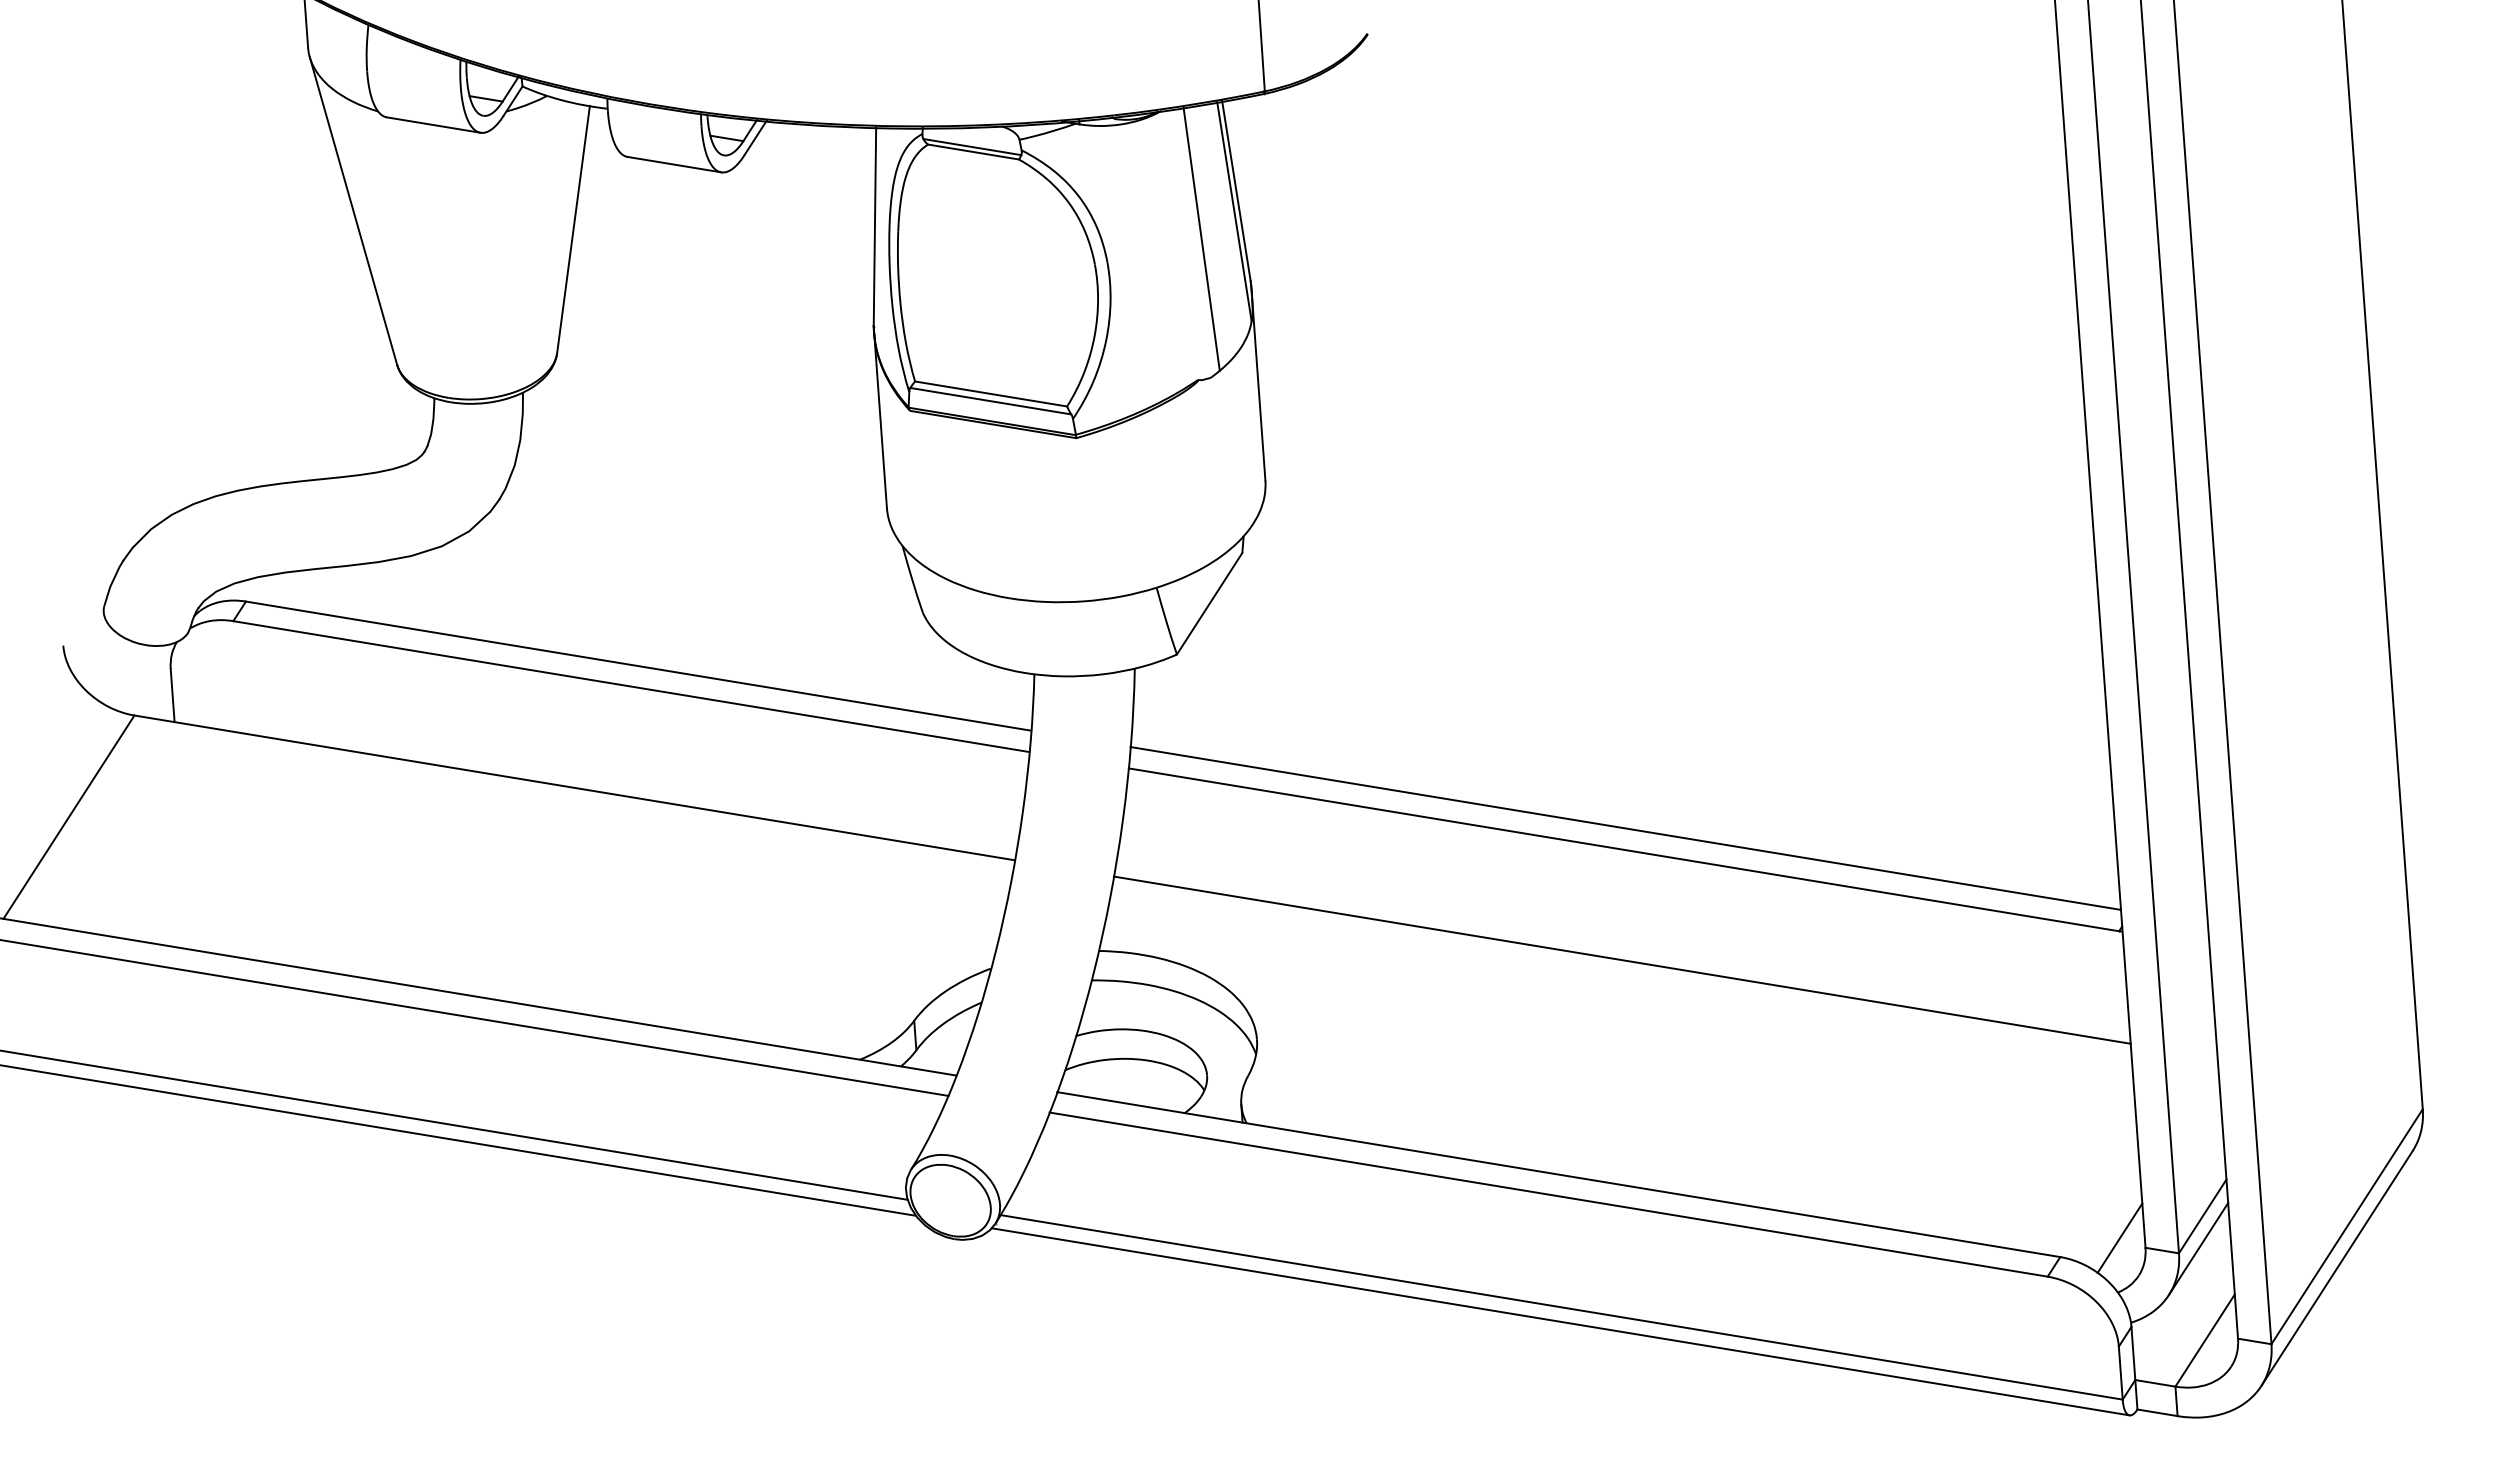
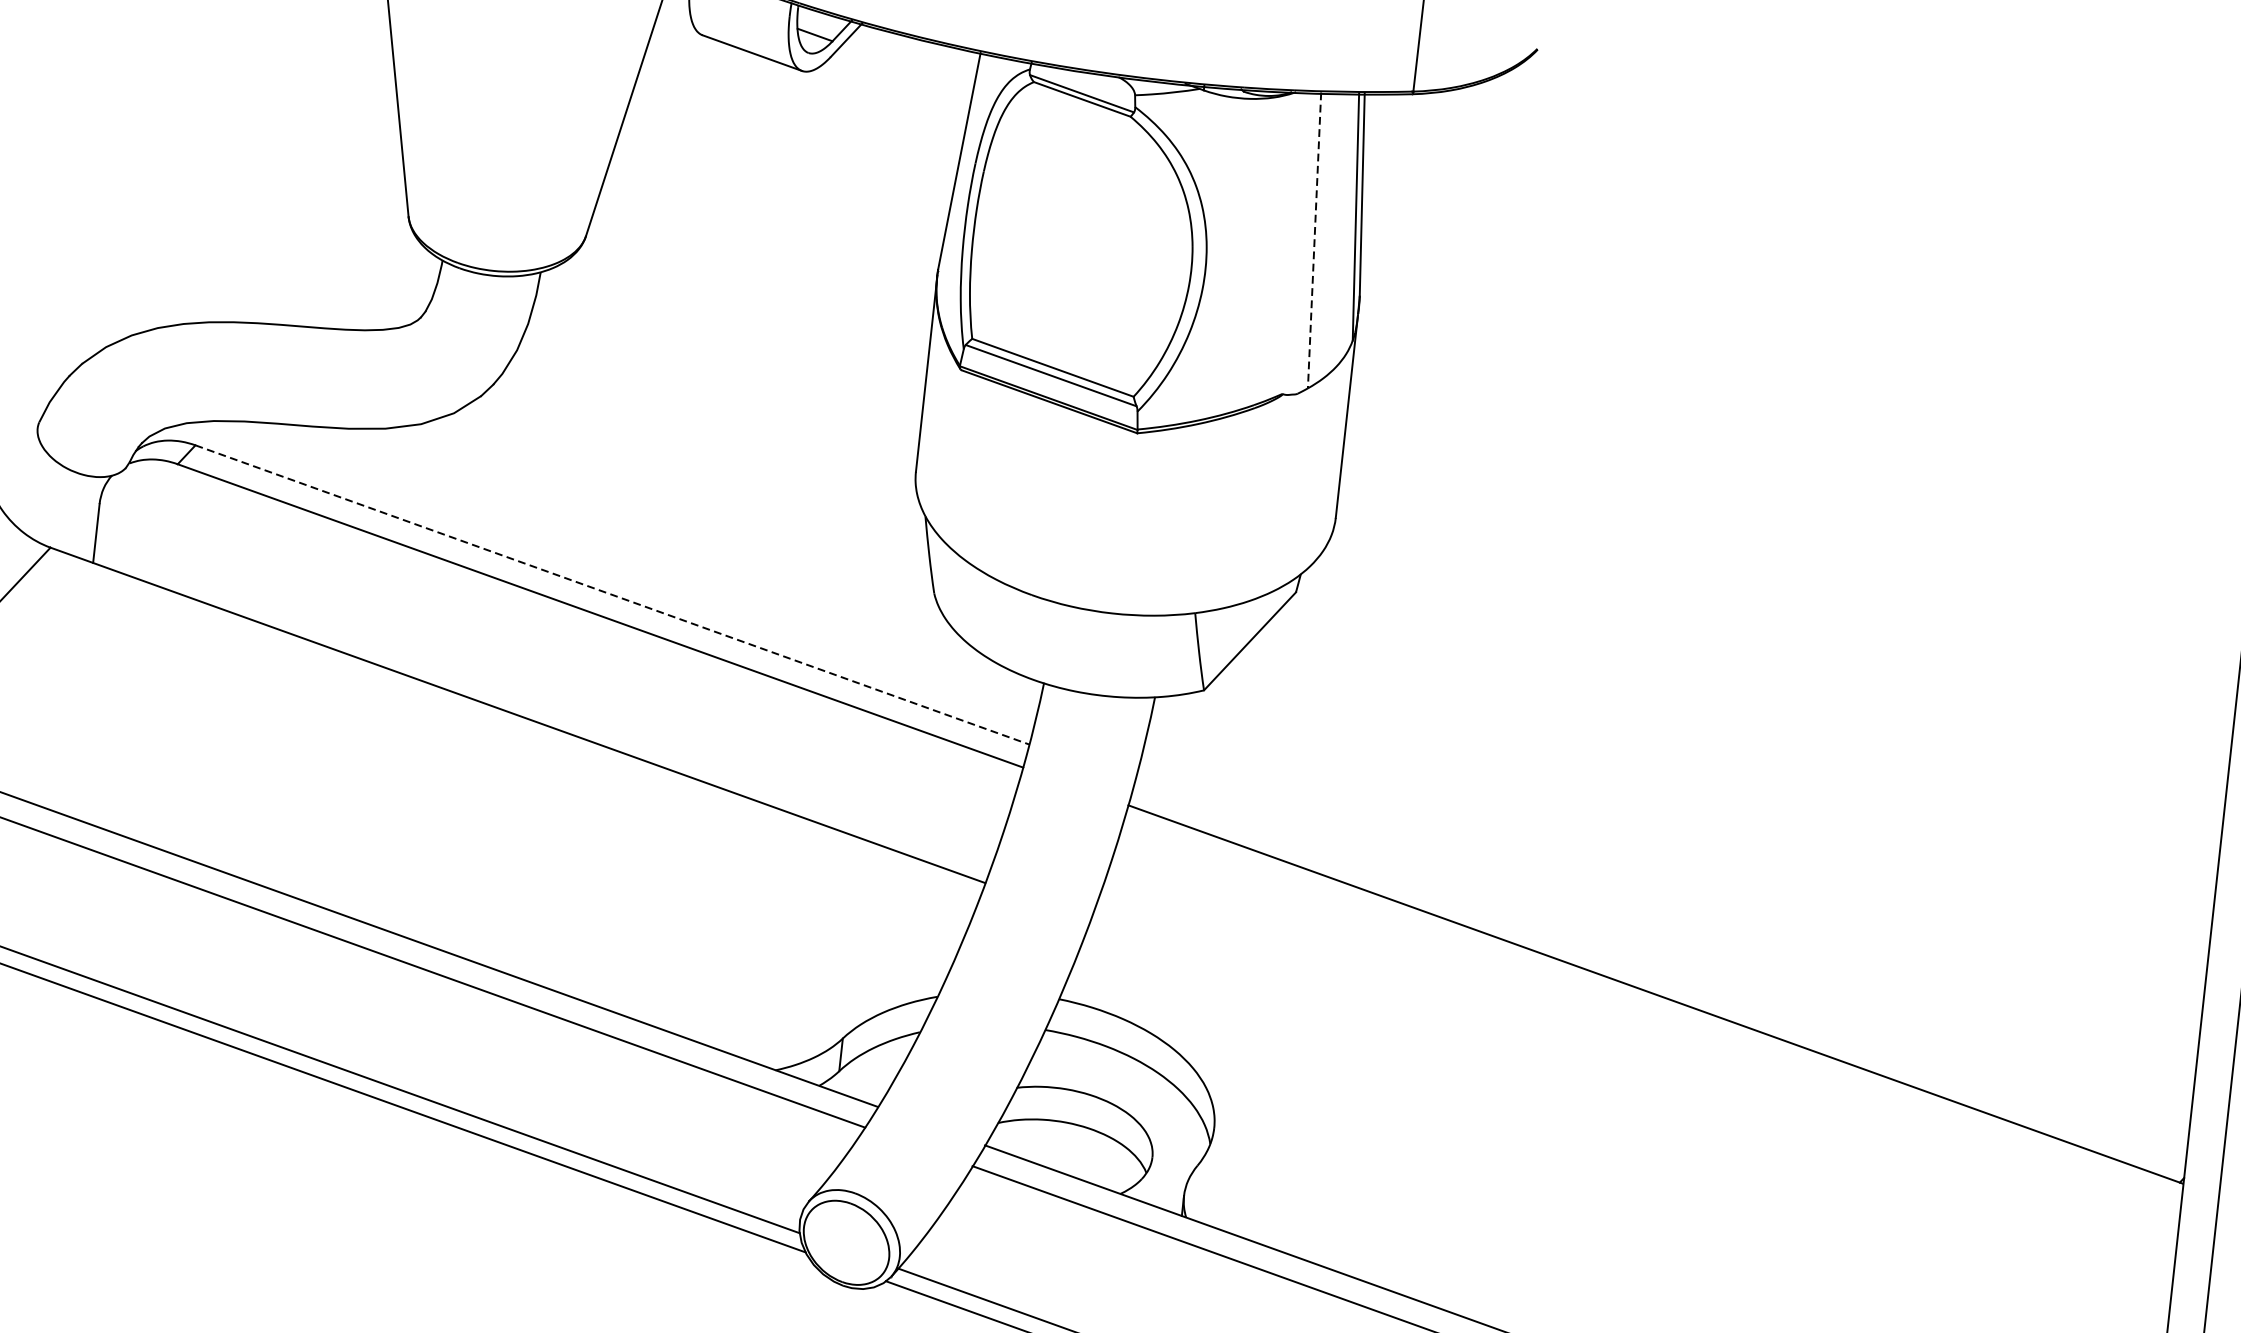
line: (1201, 239) -> (1314, 240), solid -> dashed
line: (638, 666) -> (612, 595), solid -> dashed
line: (1625, 828) -> (1660, 970), removed
line: (1621, 959) -> (1629, 1113), removed

